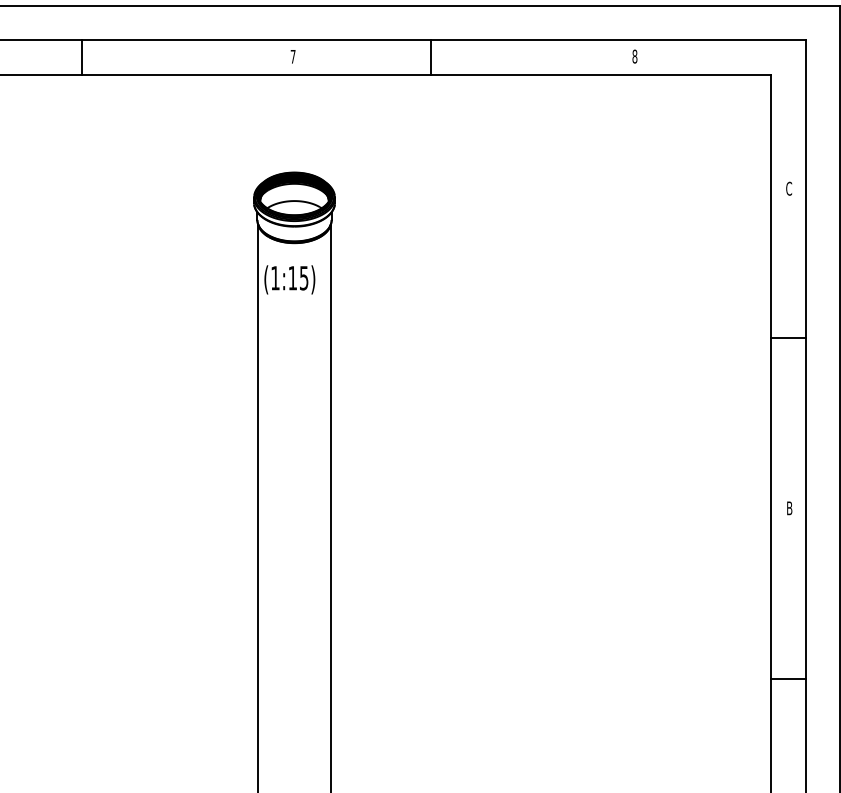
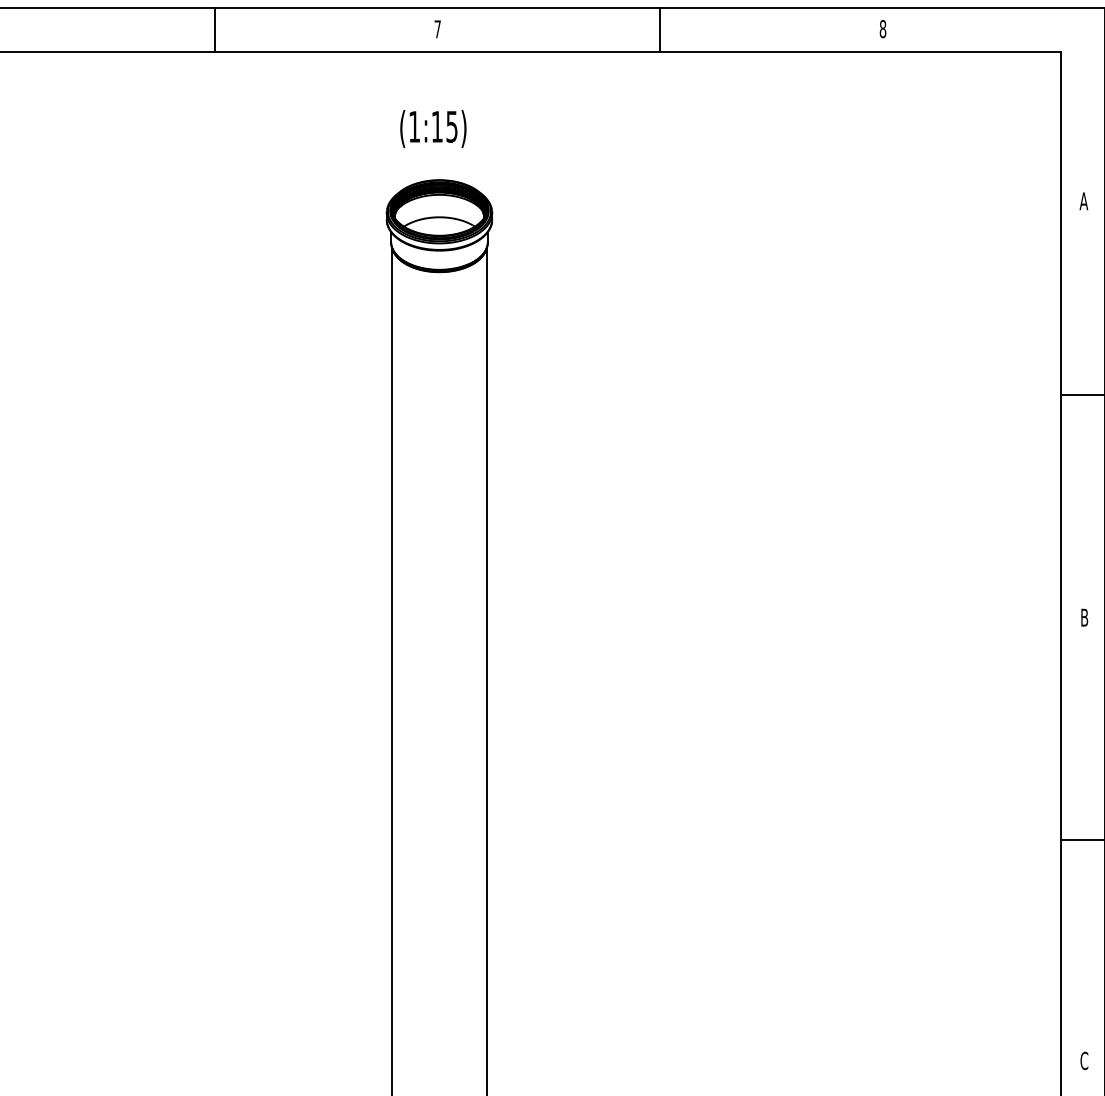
line: (81, 56) -> (214, 29), moved
line: (431, 56) -> (660, 29), moved
text: (788, 188) -> (1083, 201), C -> A
text: (289, 279) -> (433, 128), moved

